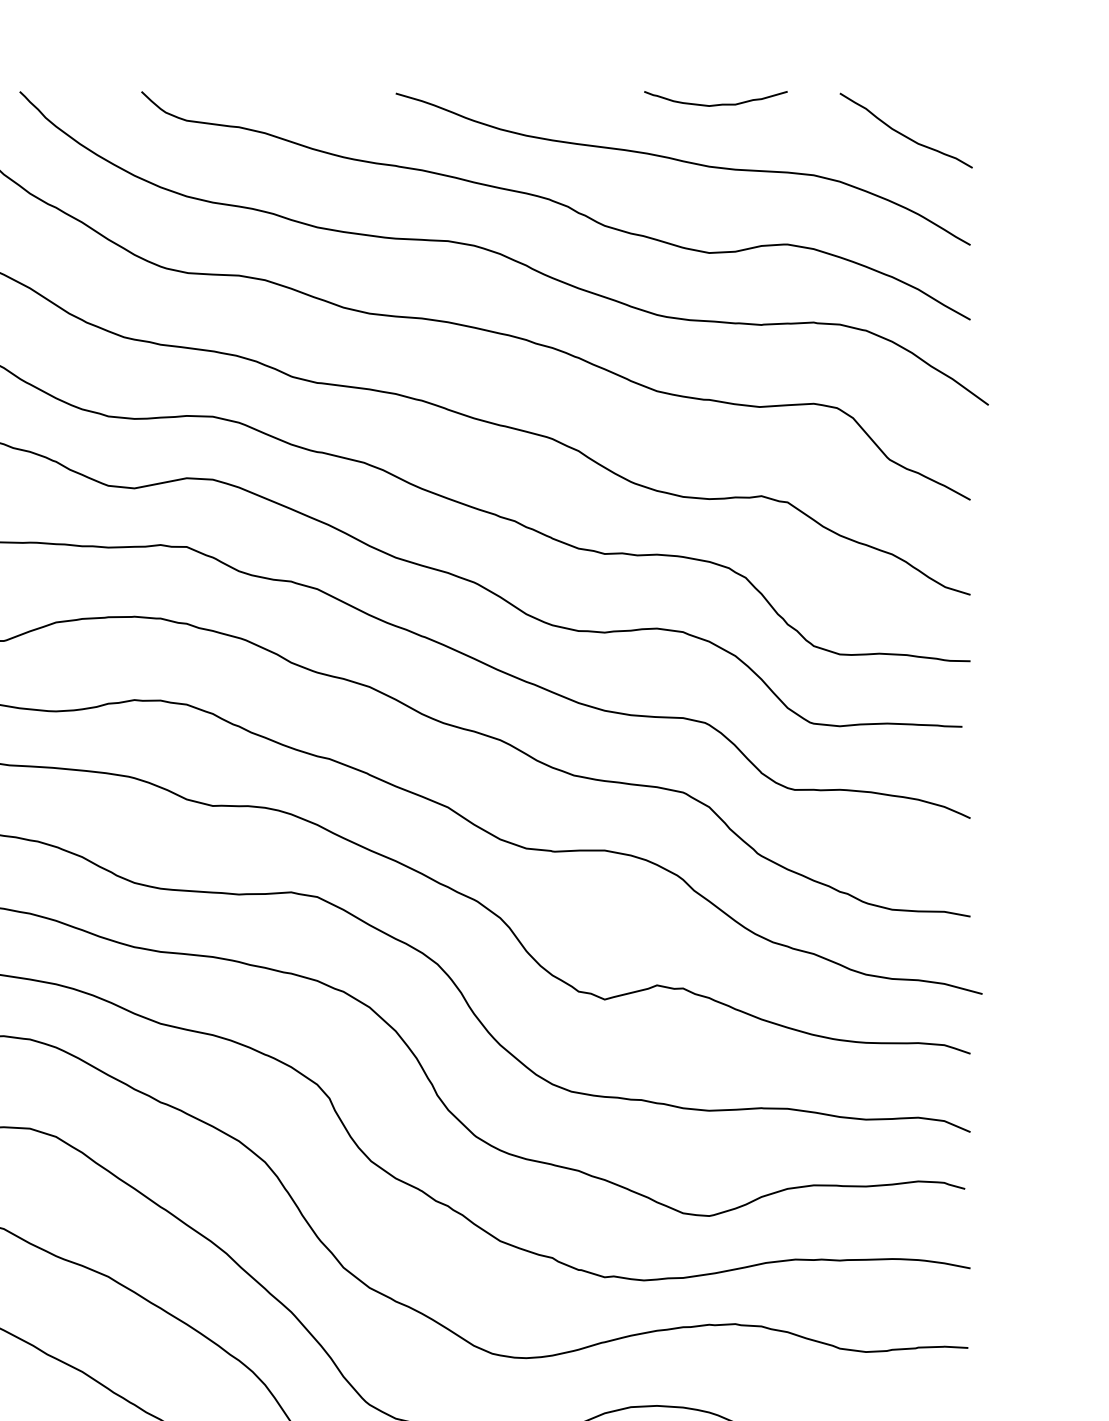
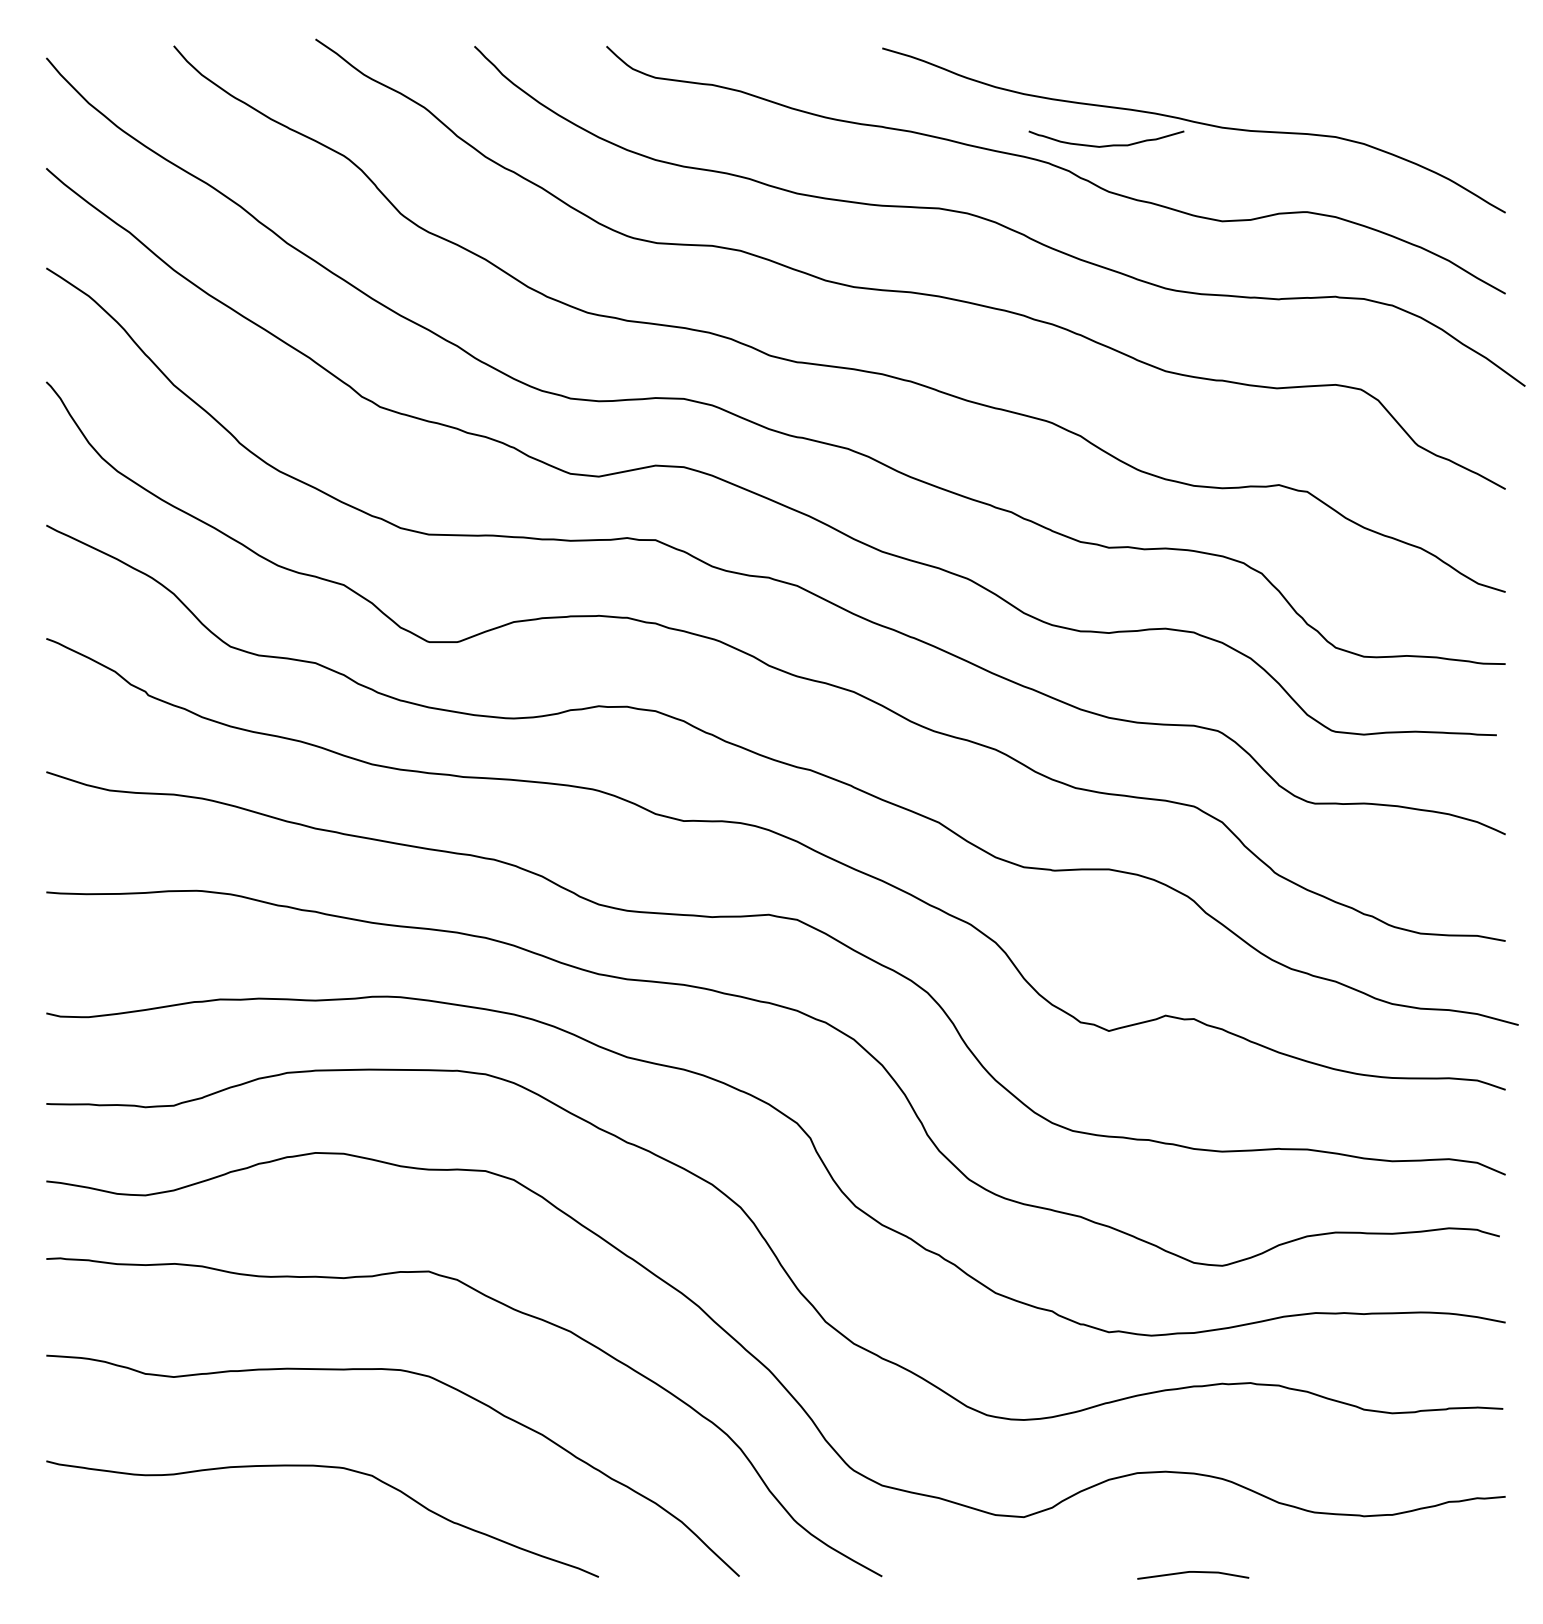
curve: (718, 103) -> (1109, 144), moved
curve: (902, 133) -> (1431, 91), removed

